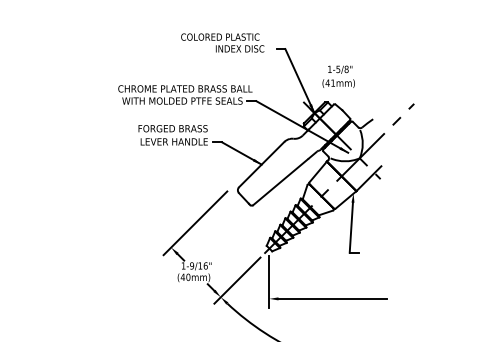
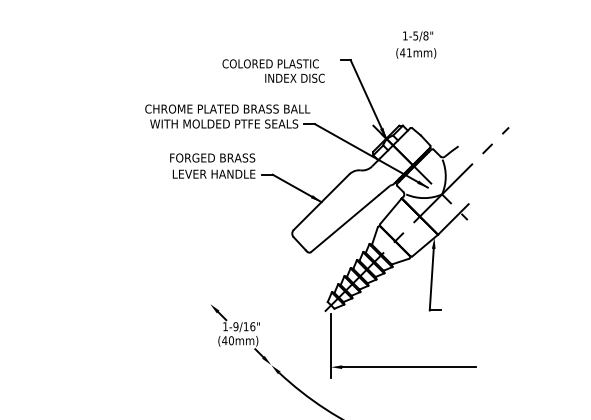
text: (222, 42) -> (273, 70), moved
text: (338, 76) -> (415, 44), moved
line: (195, 223) -> (240, 274), removed
line: (237, 280) -> (291, 344), removed

